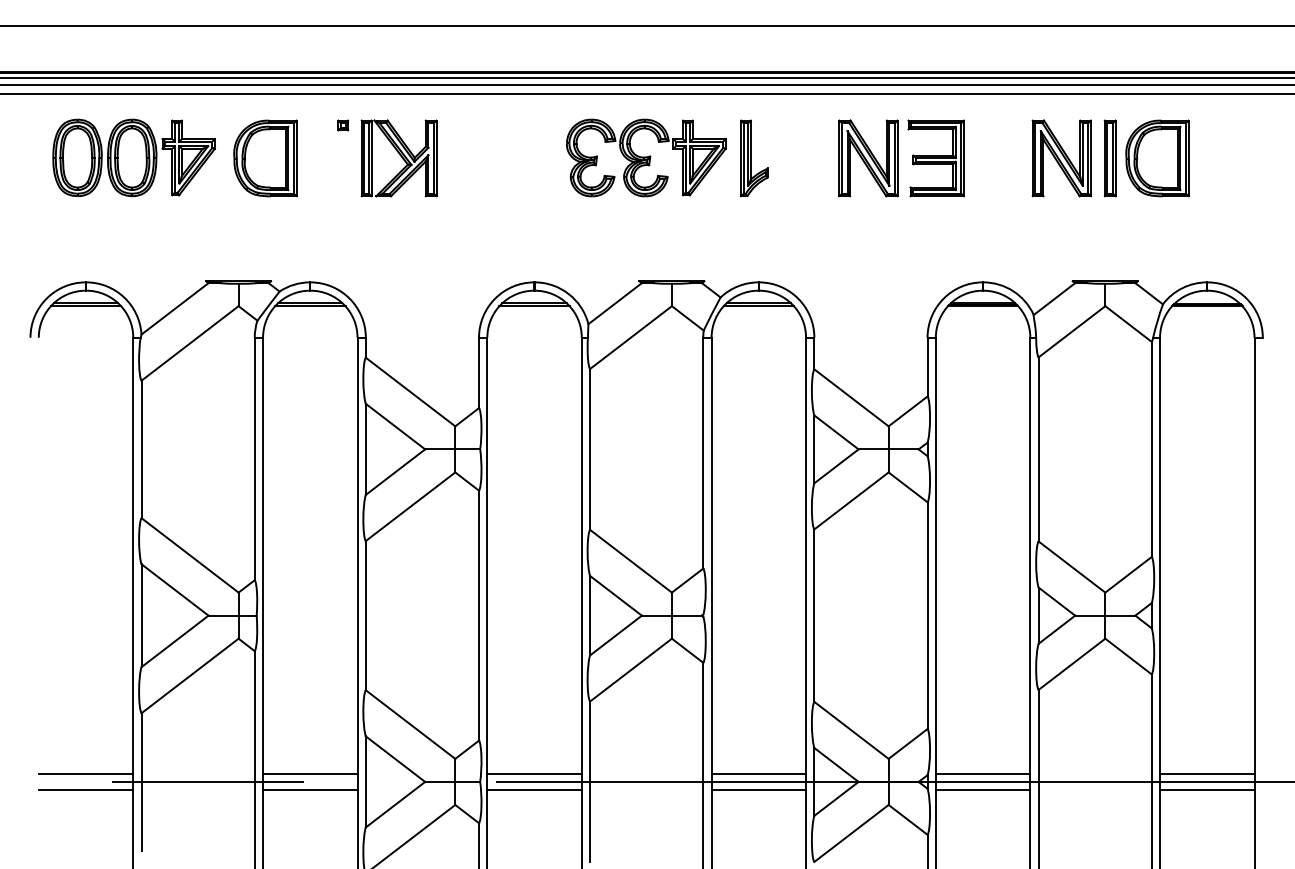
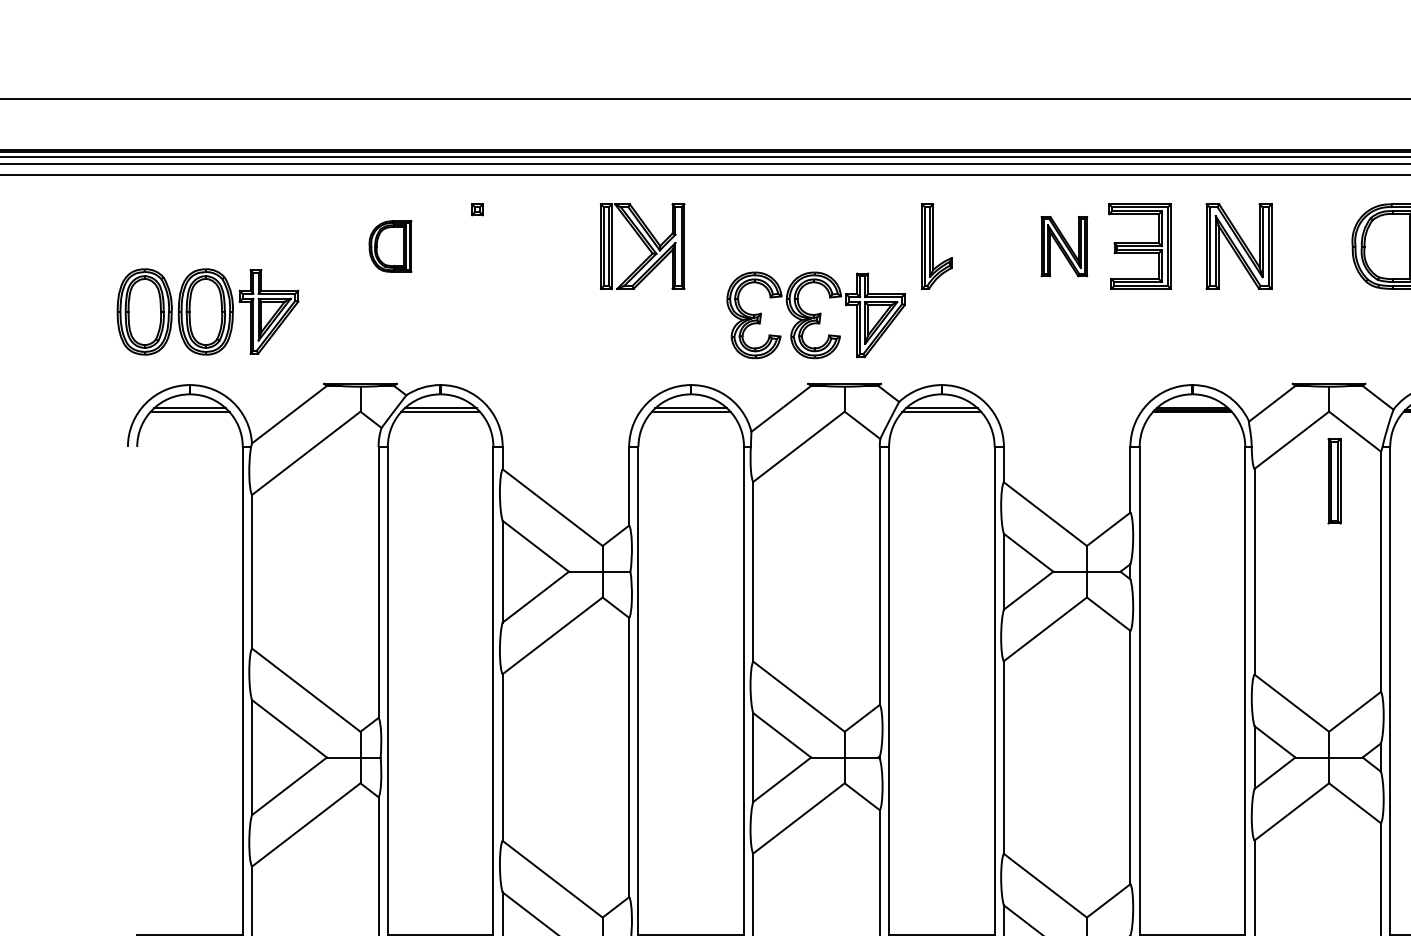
part: (133, 157) -> (207, 311), moved
part: (646, 157) -> (816, 314), moved
part: (265, 158) -> (390, 246), size x0.6
part: (398, 158) -> (642, 246), moved
part: (868, 158) -> (1064, 246), size x0.7
part: (1061, 158) -> (1238, 246), moved
part: (1109, 158) -> (1333, 481), moved

